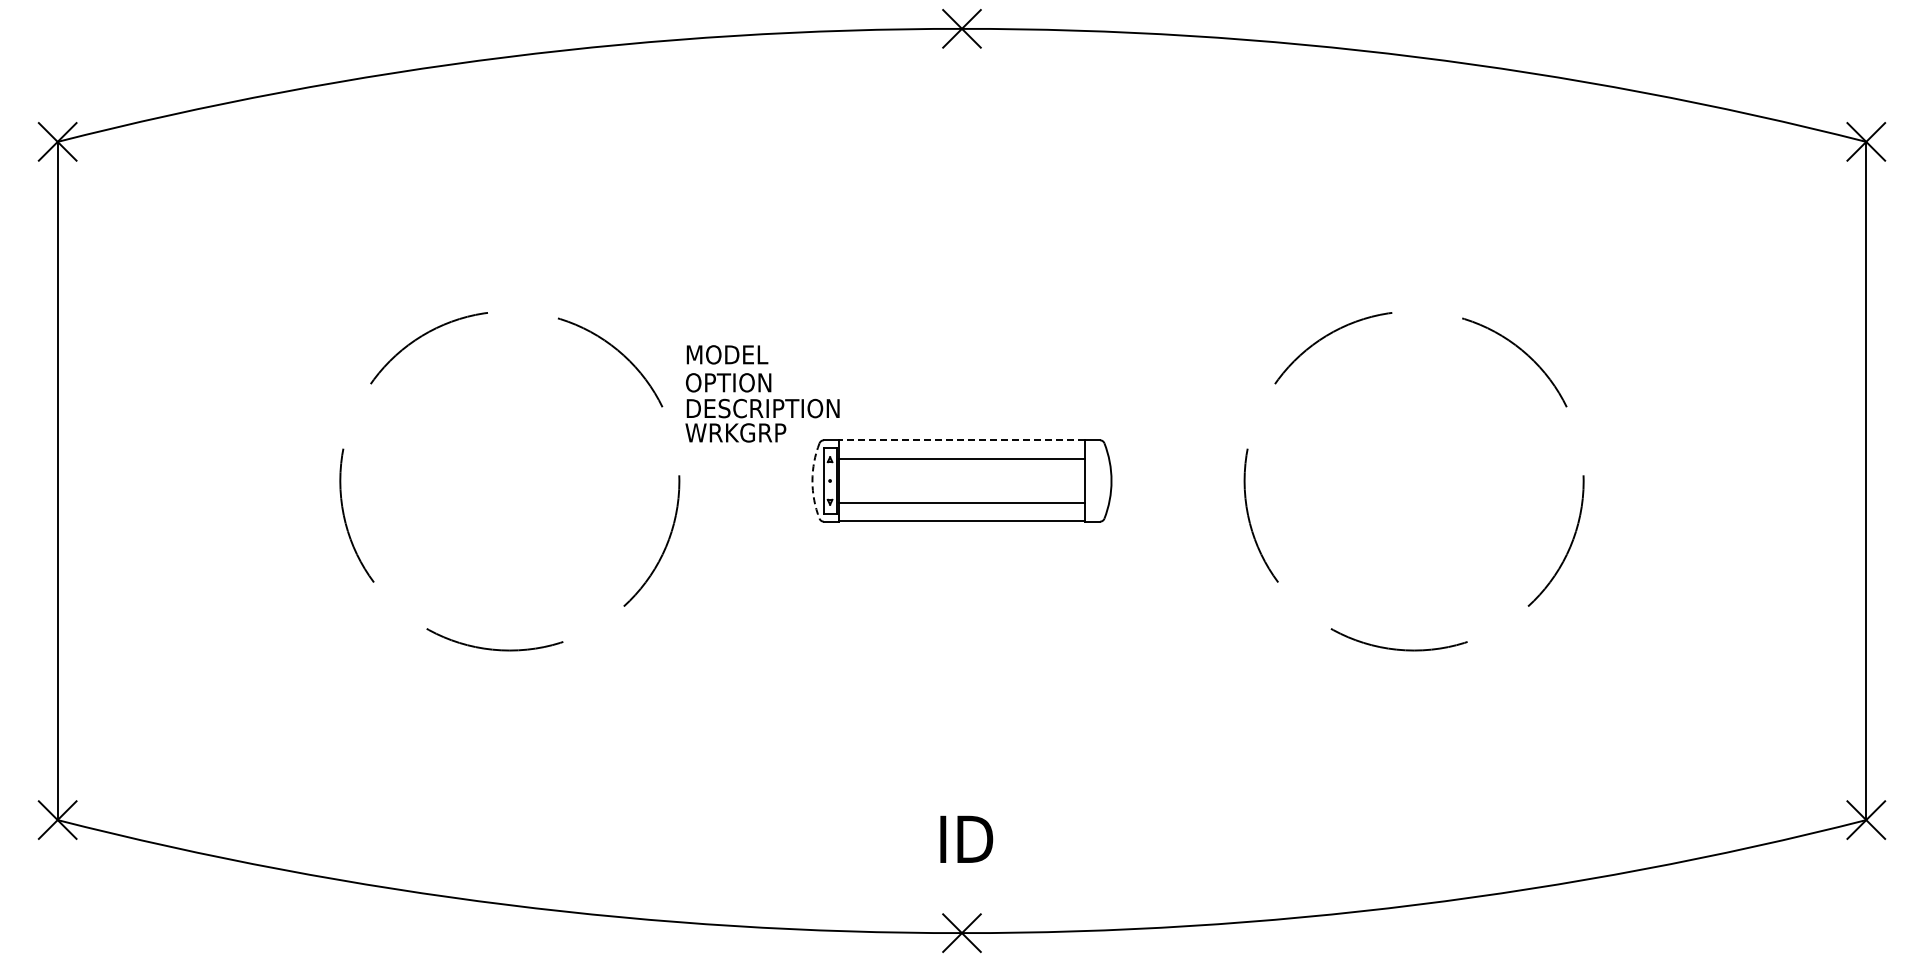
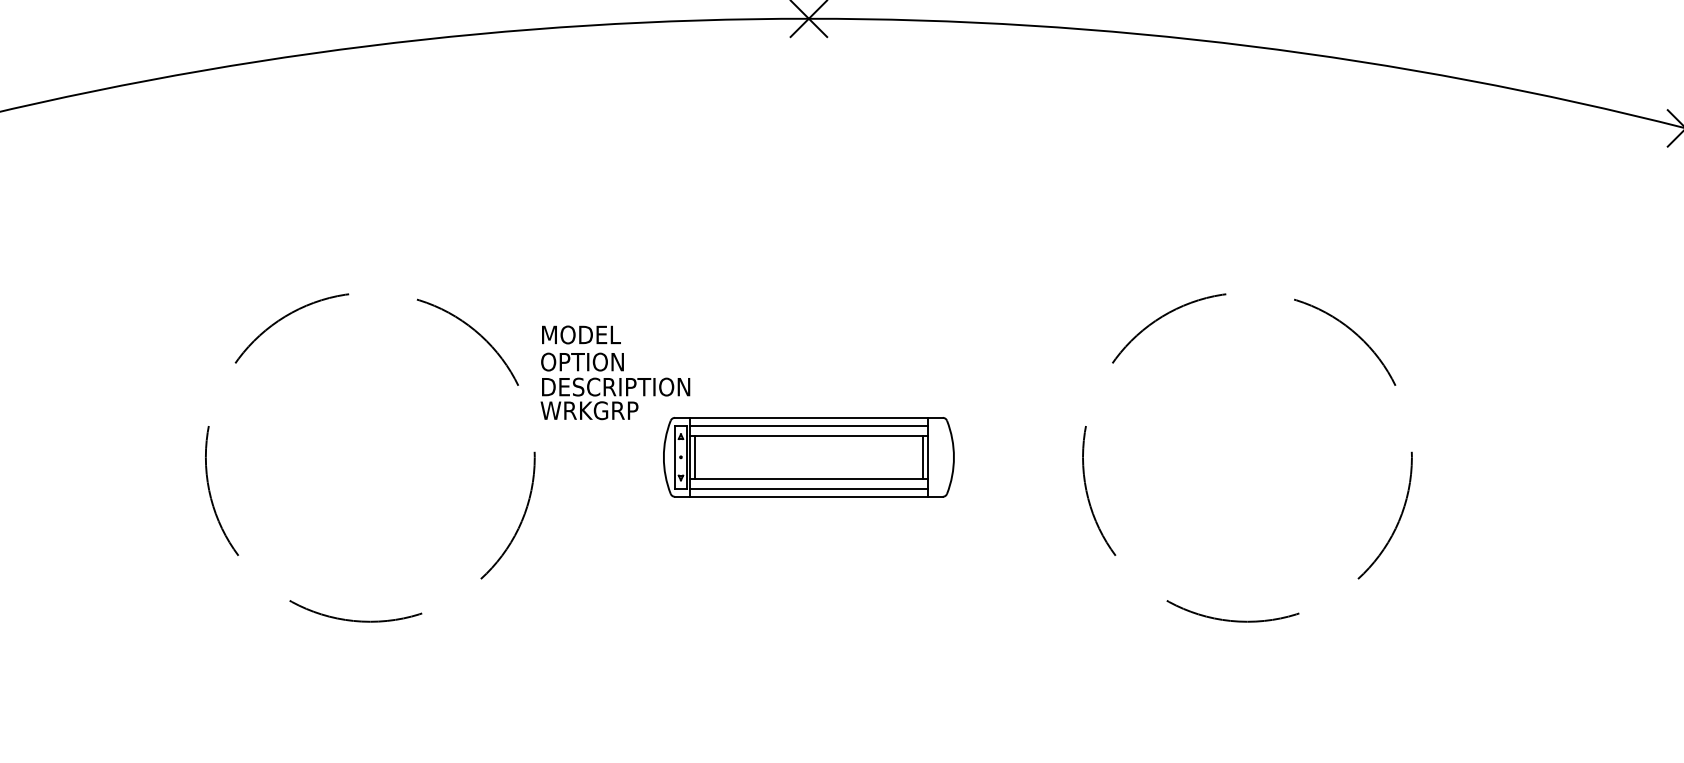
line: (961, 440) -> (808, 418), dashed -> solid
line: (961, 448) -> (808, 425), added
line: (844, 480) -> (694, 456), added
line: (1079, 480) -> (922, 456), added
arc: (812, 481) -> (663, 457), dashed -> solid
line: (961, 513) -> (808, 488), added

